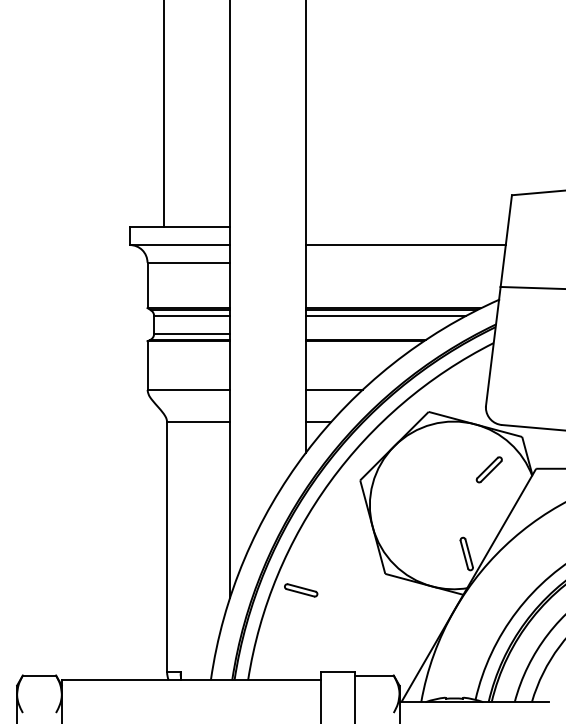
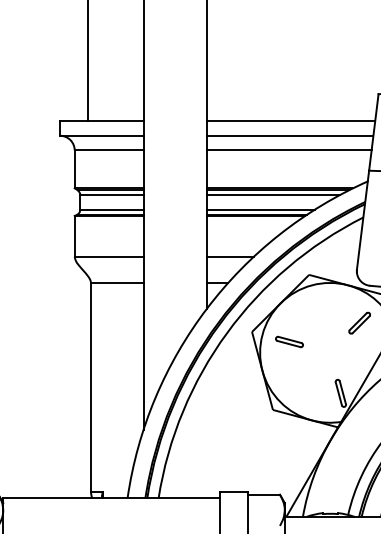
line: (406, 227) -> (290, 121), added
line: (404, 262) -> (288, 150), added
line: (370, 333) -> (260, 209), added
part: (301, 590) -> (289, 342), moved

